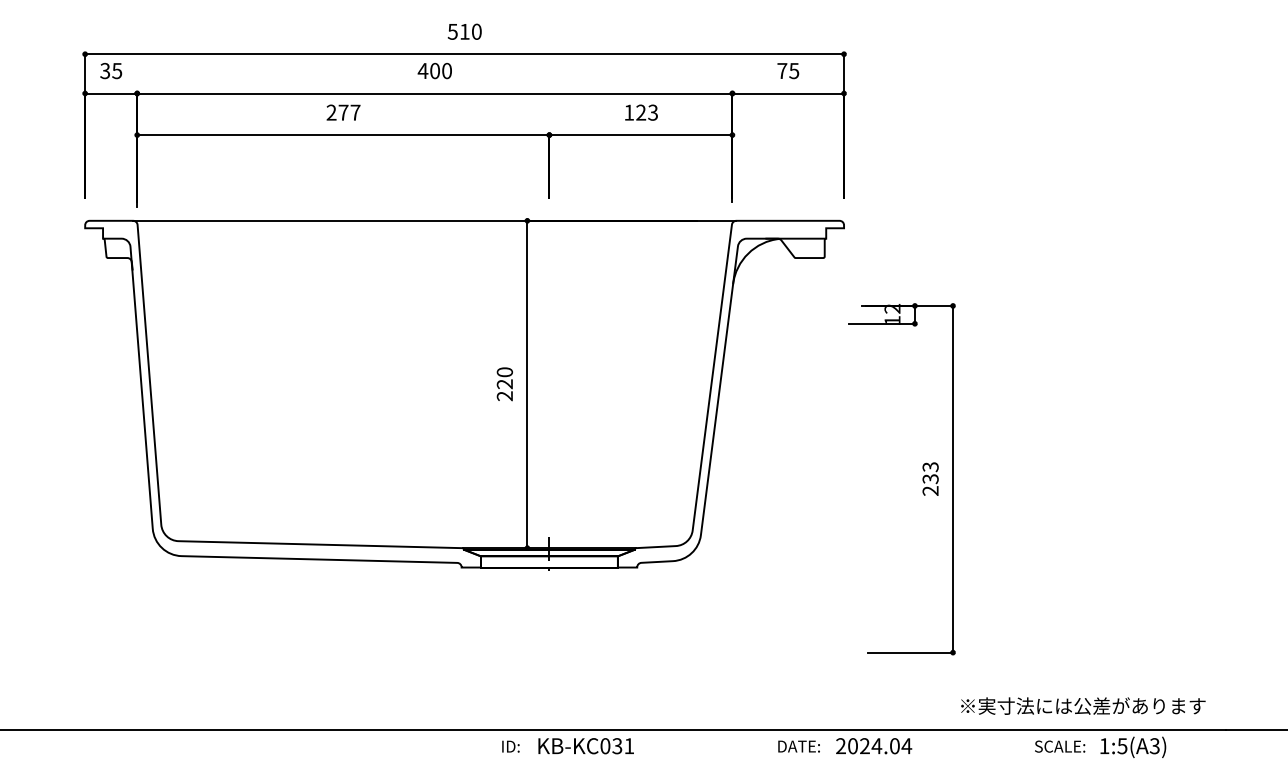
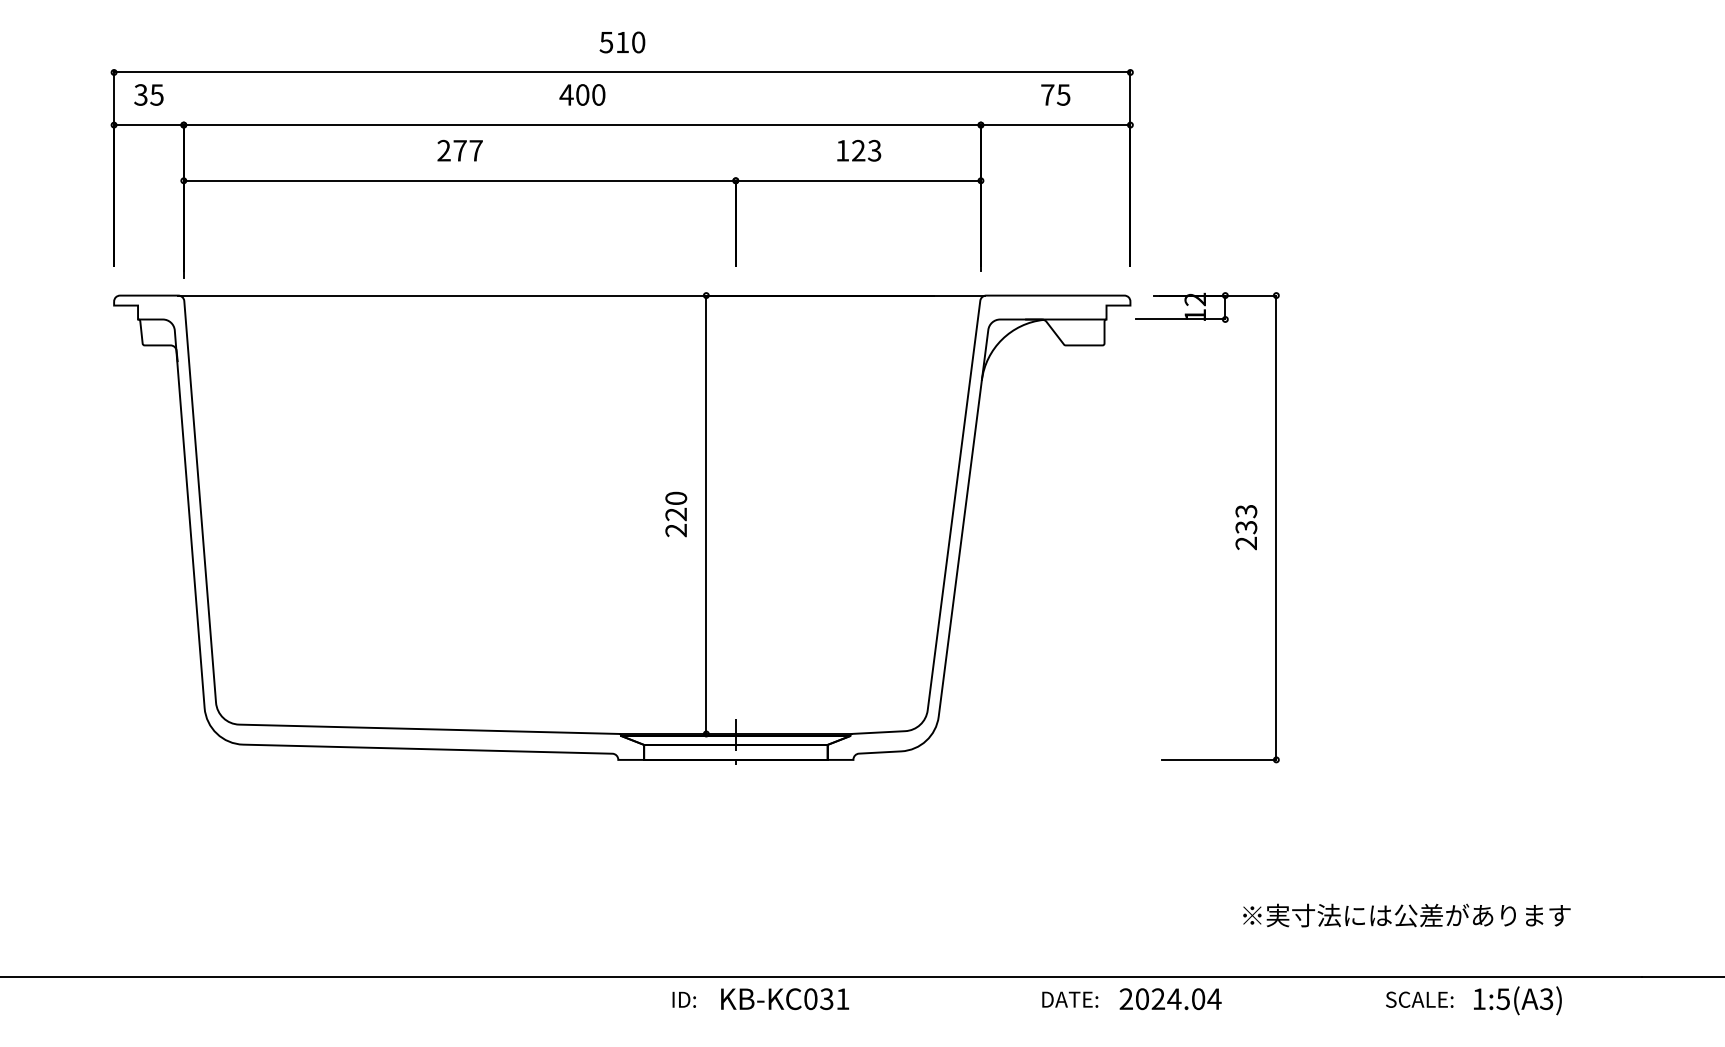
part: (922, 479) -> (1235, 527), moved
text: (1083, 706) -> (1406, 915), moved

